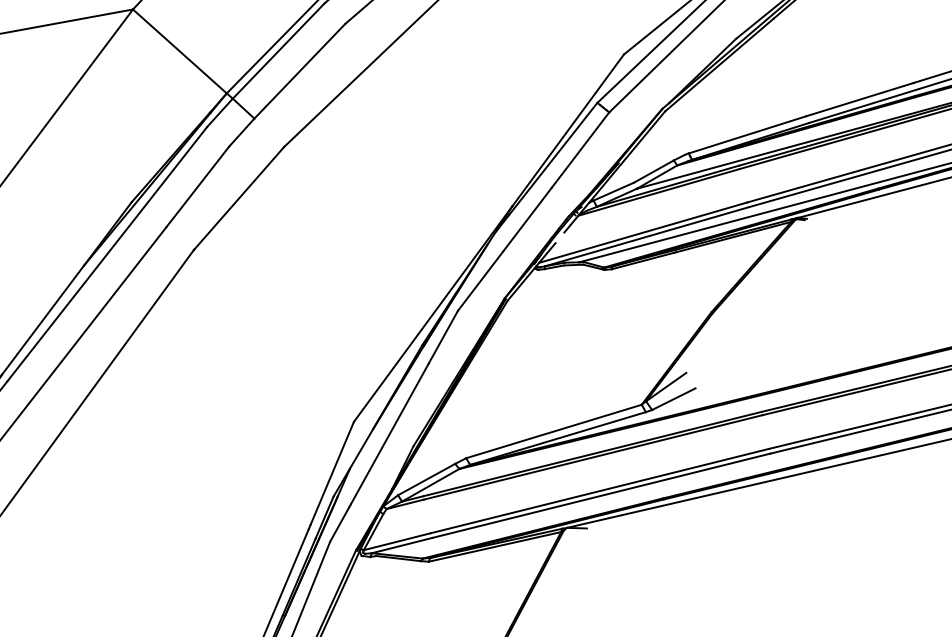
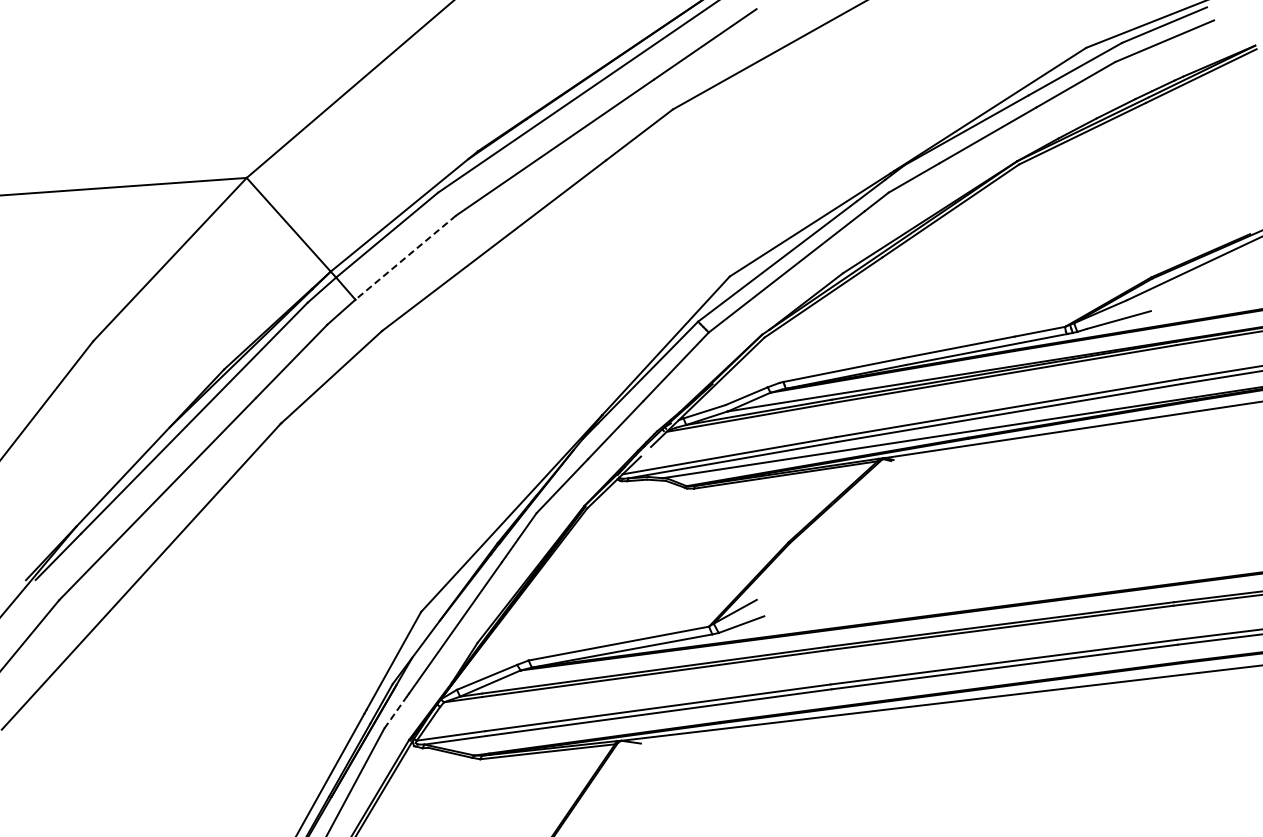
line: (299, 71) -> (405, 257), solid -> dashed
line: (339, 524) -> (395, 712), solid -> dashed

